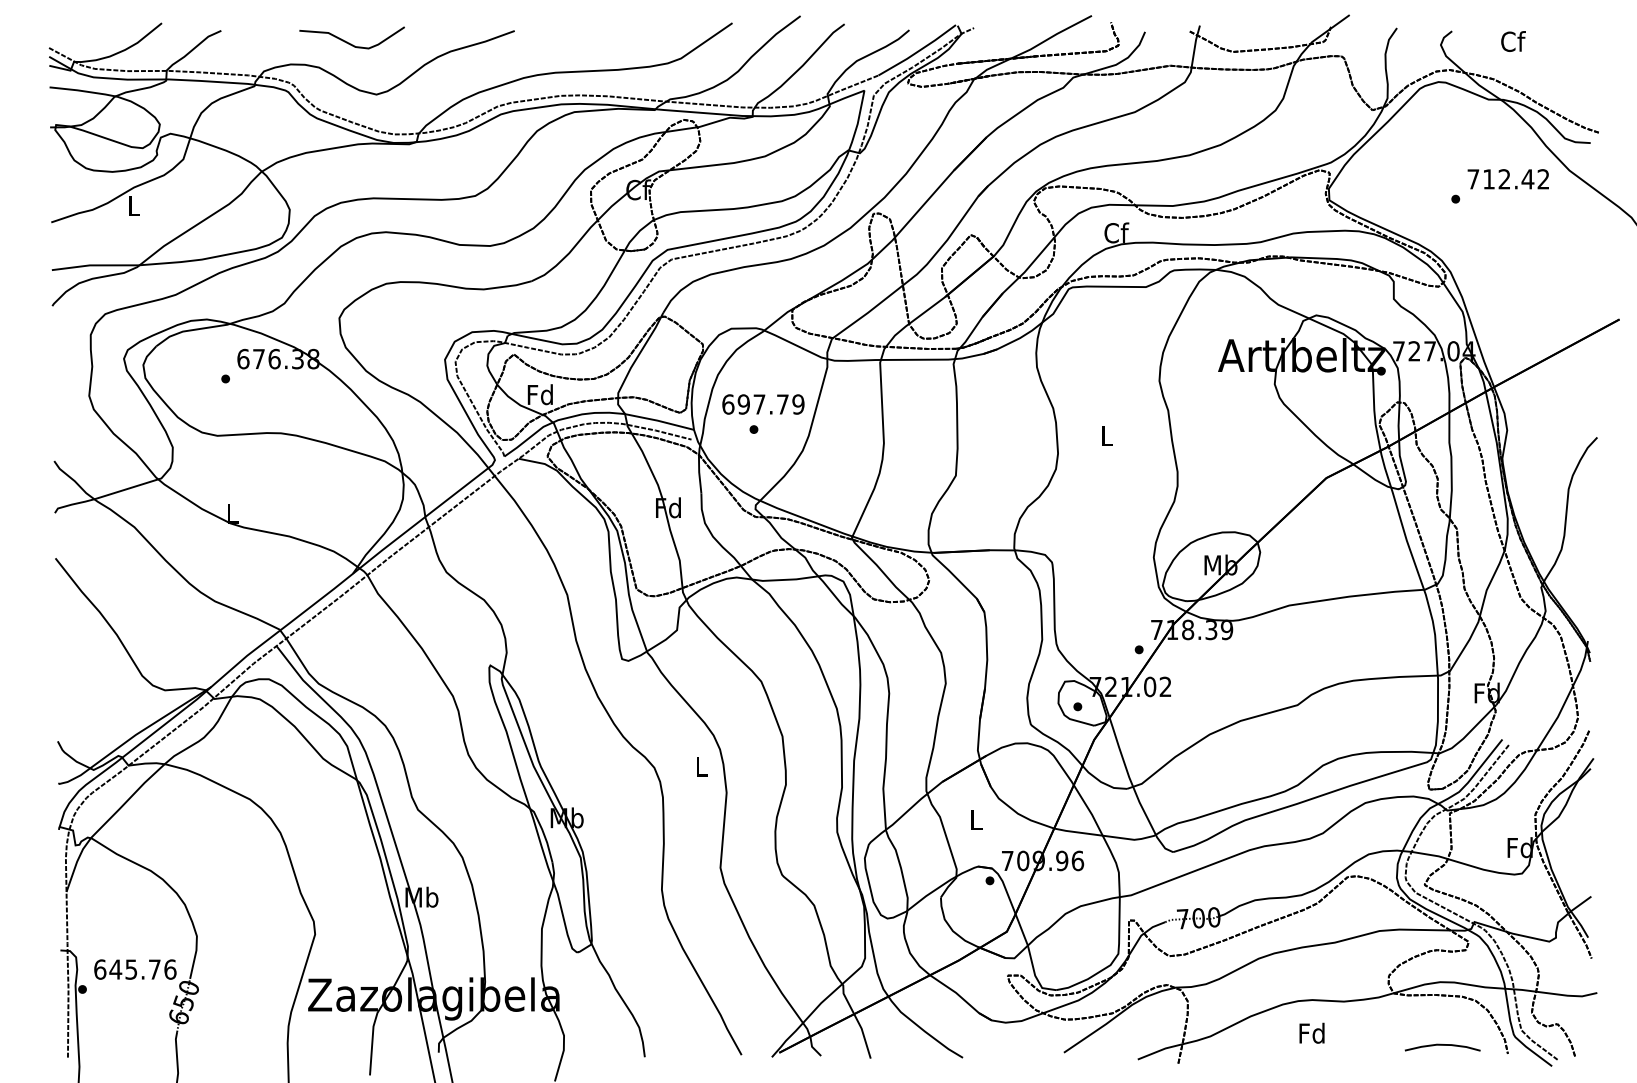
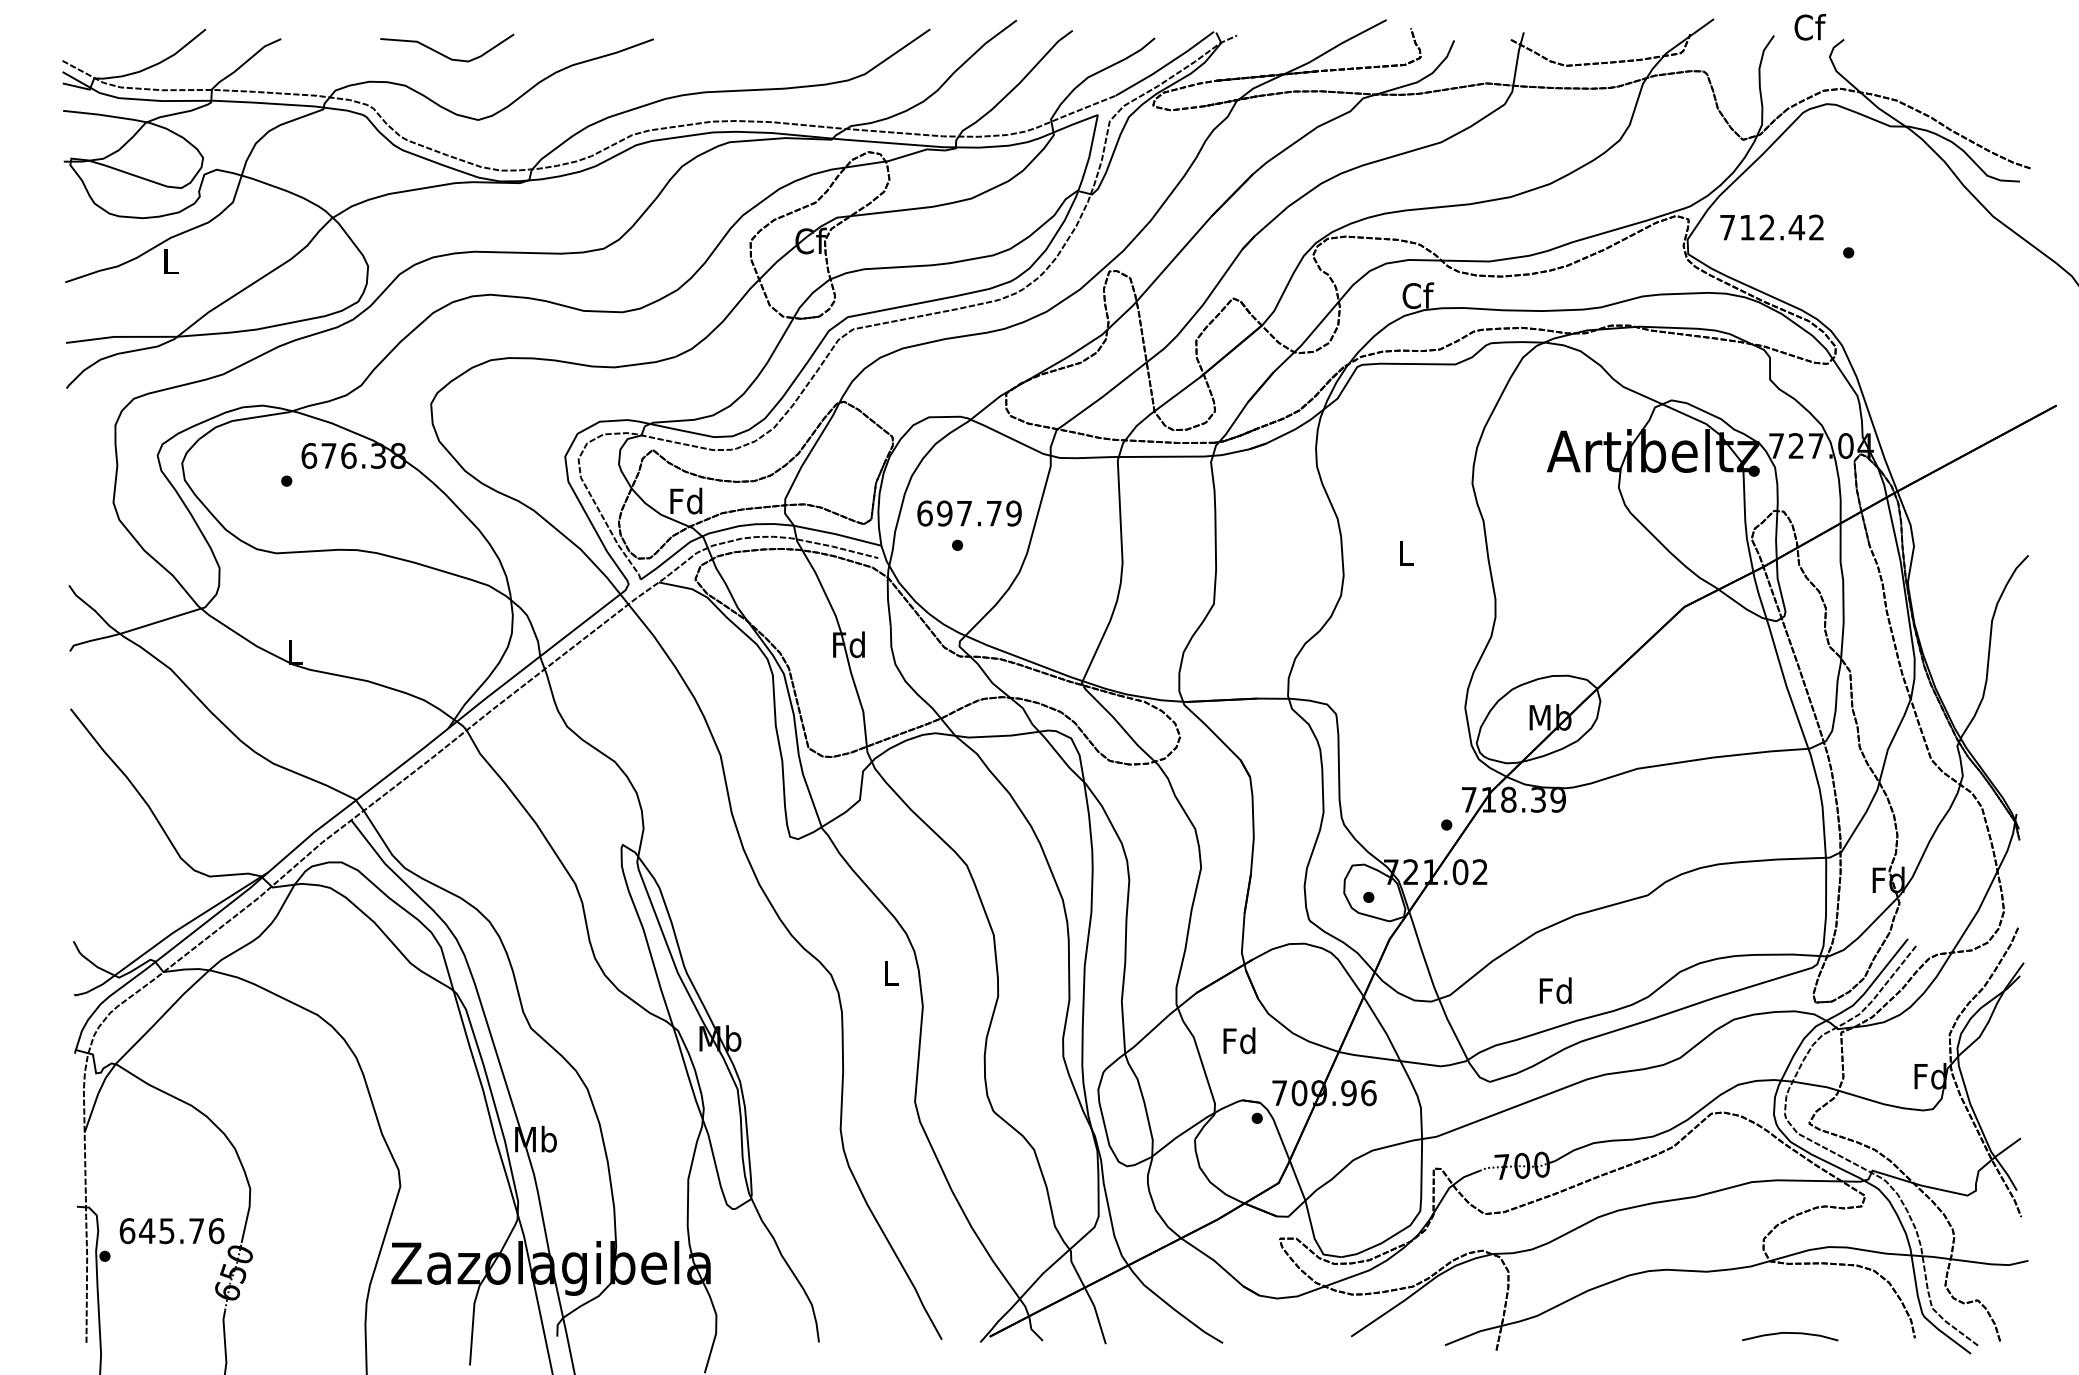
text: (1513, 41) -> (1810, 27), moved
text: (1507, 179) -> (1770, 227), moved
text: (975, 819) -> (1238, 1040), L -> Fd
text: (1311, 1032) -> (1555, 989), moved
curve: (1442, 1045) -> (1789, 1333), moved

